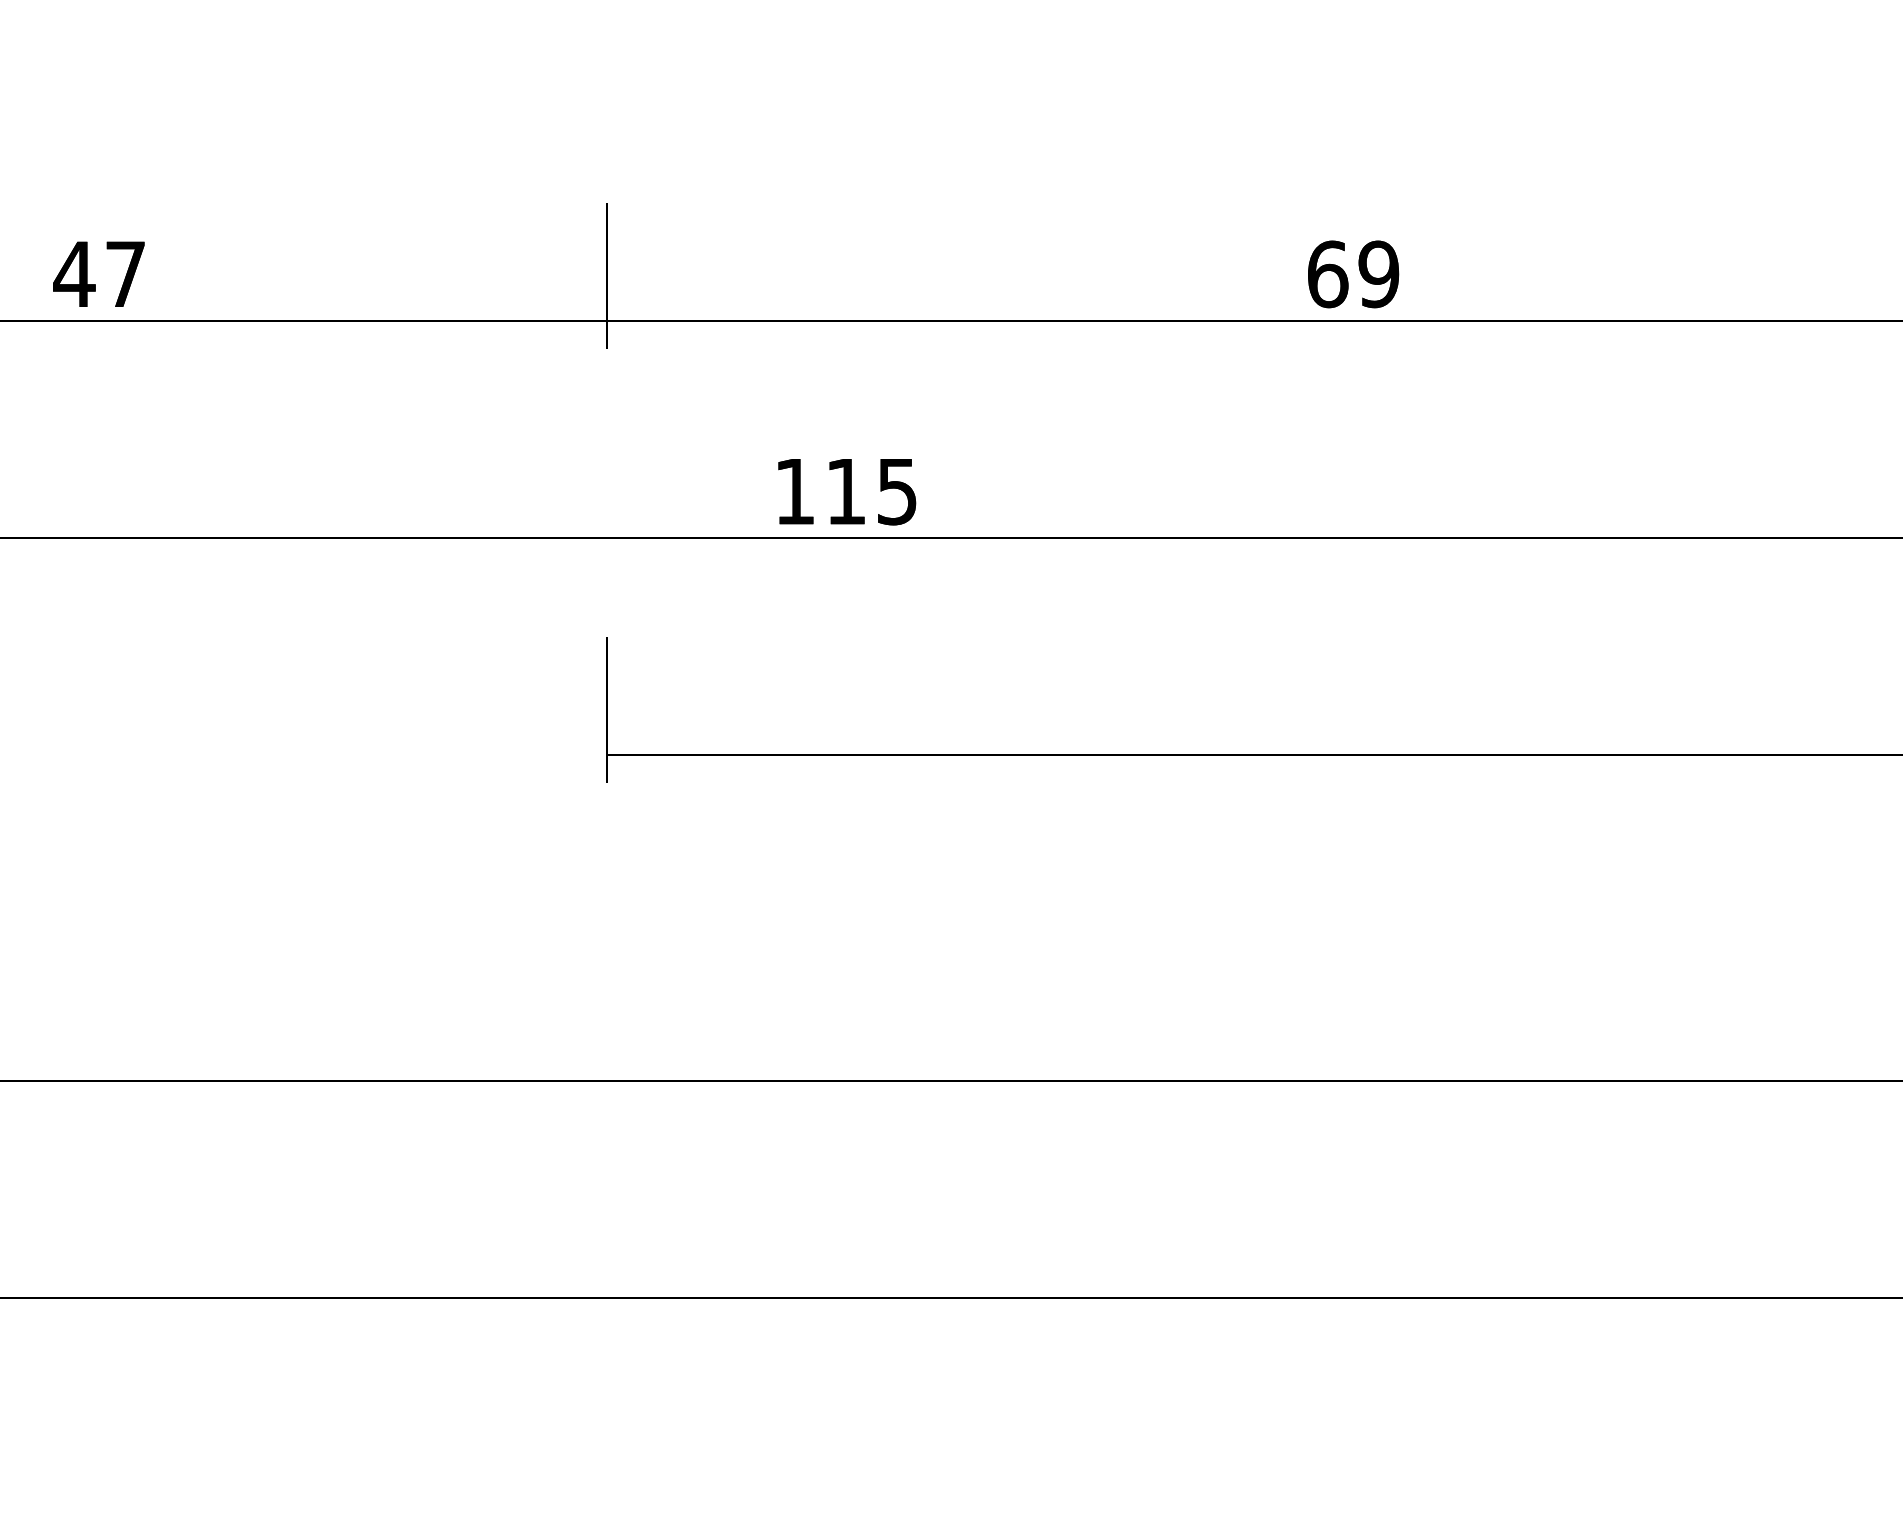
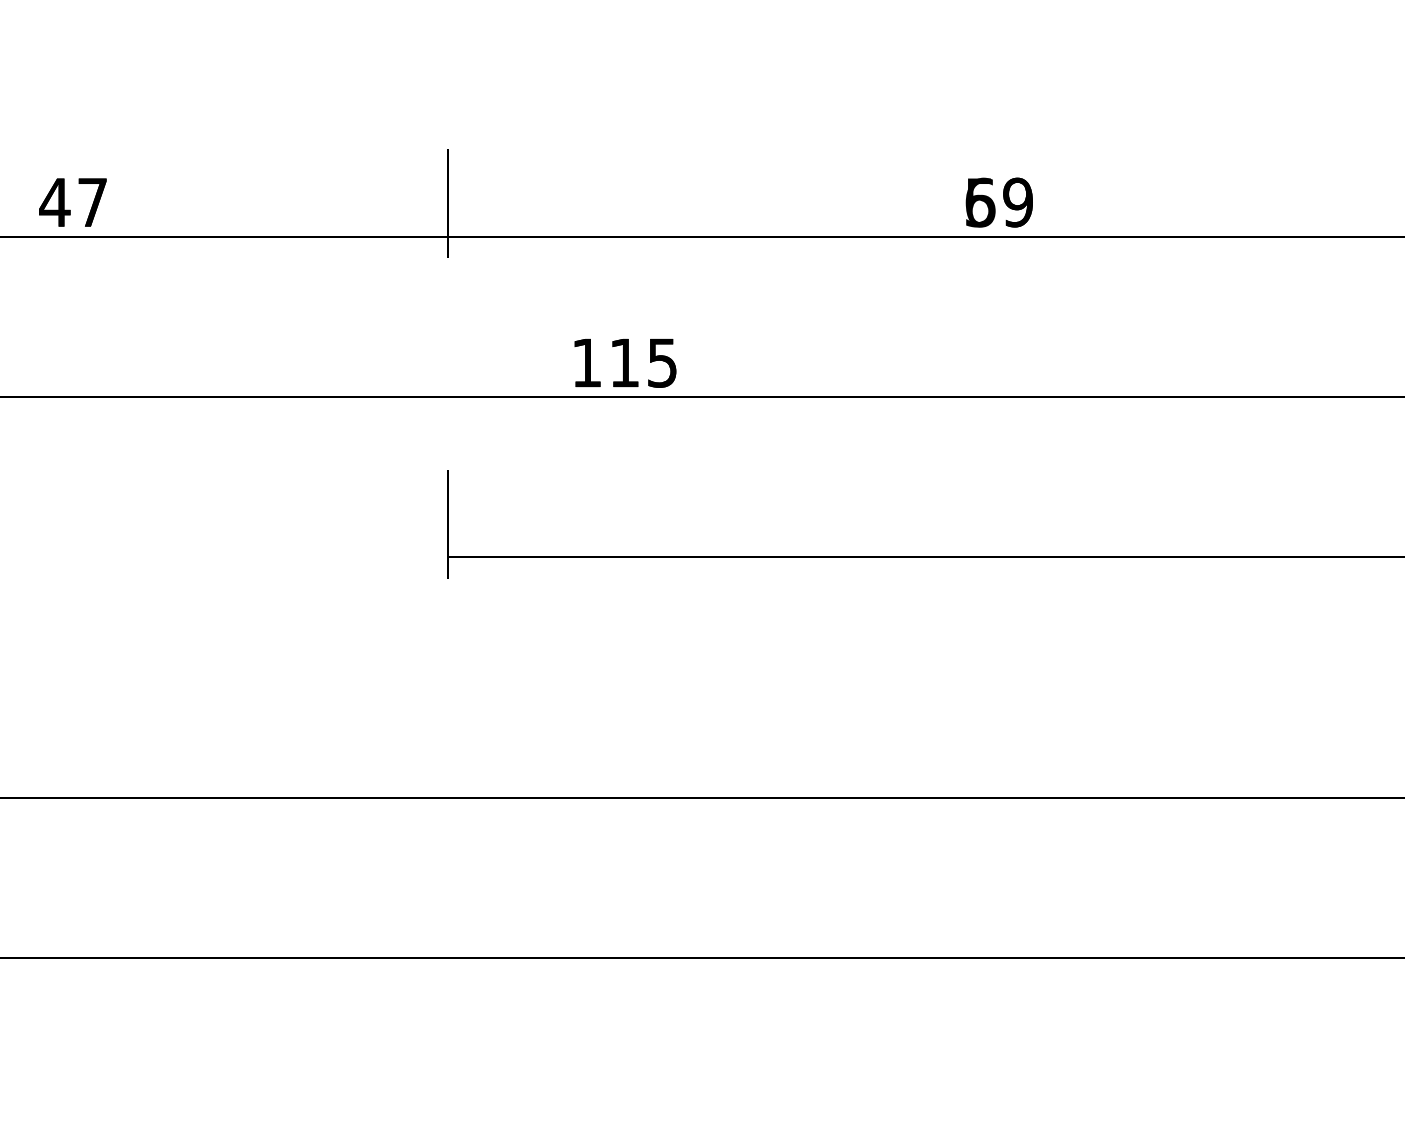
text: (1328, 274) -> (980, 202), 69 -> 59

